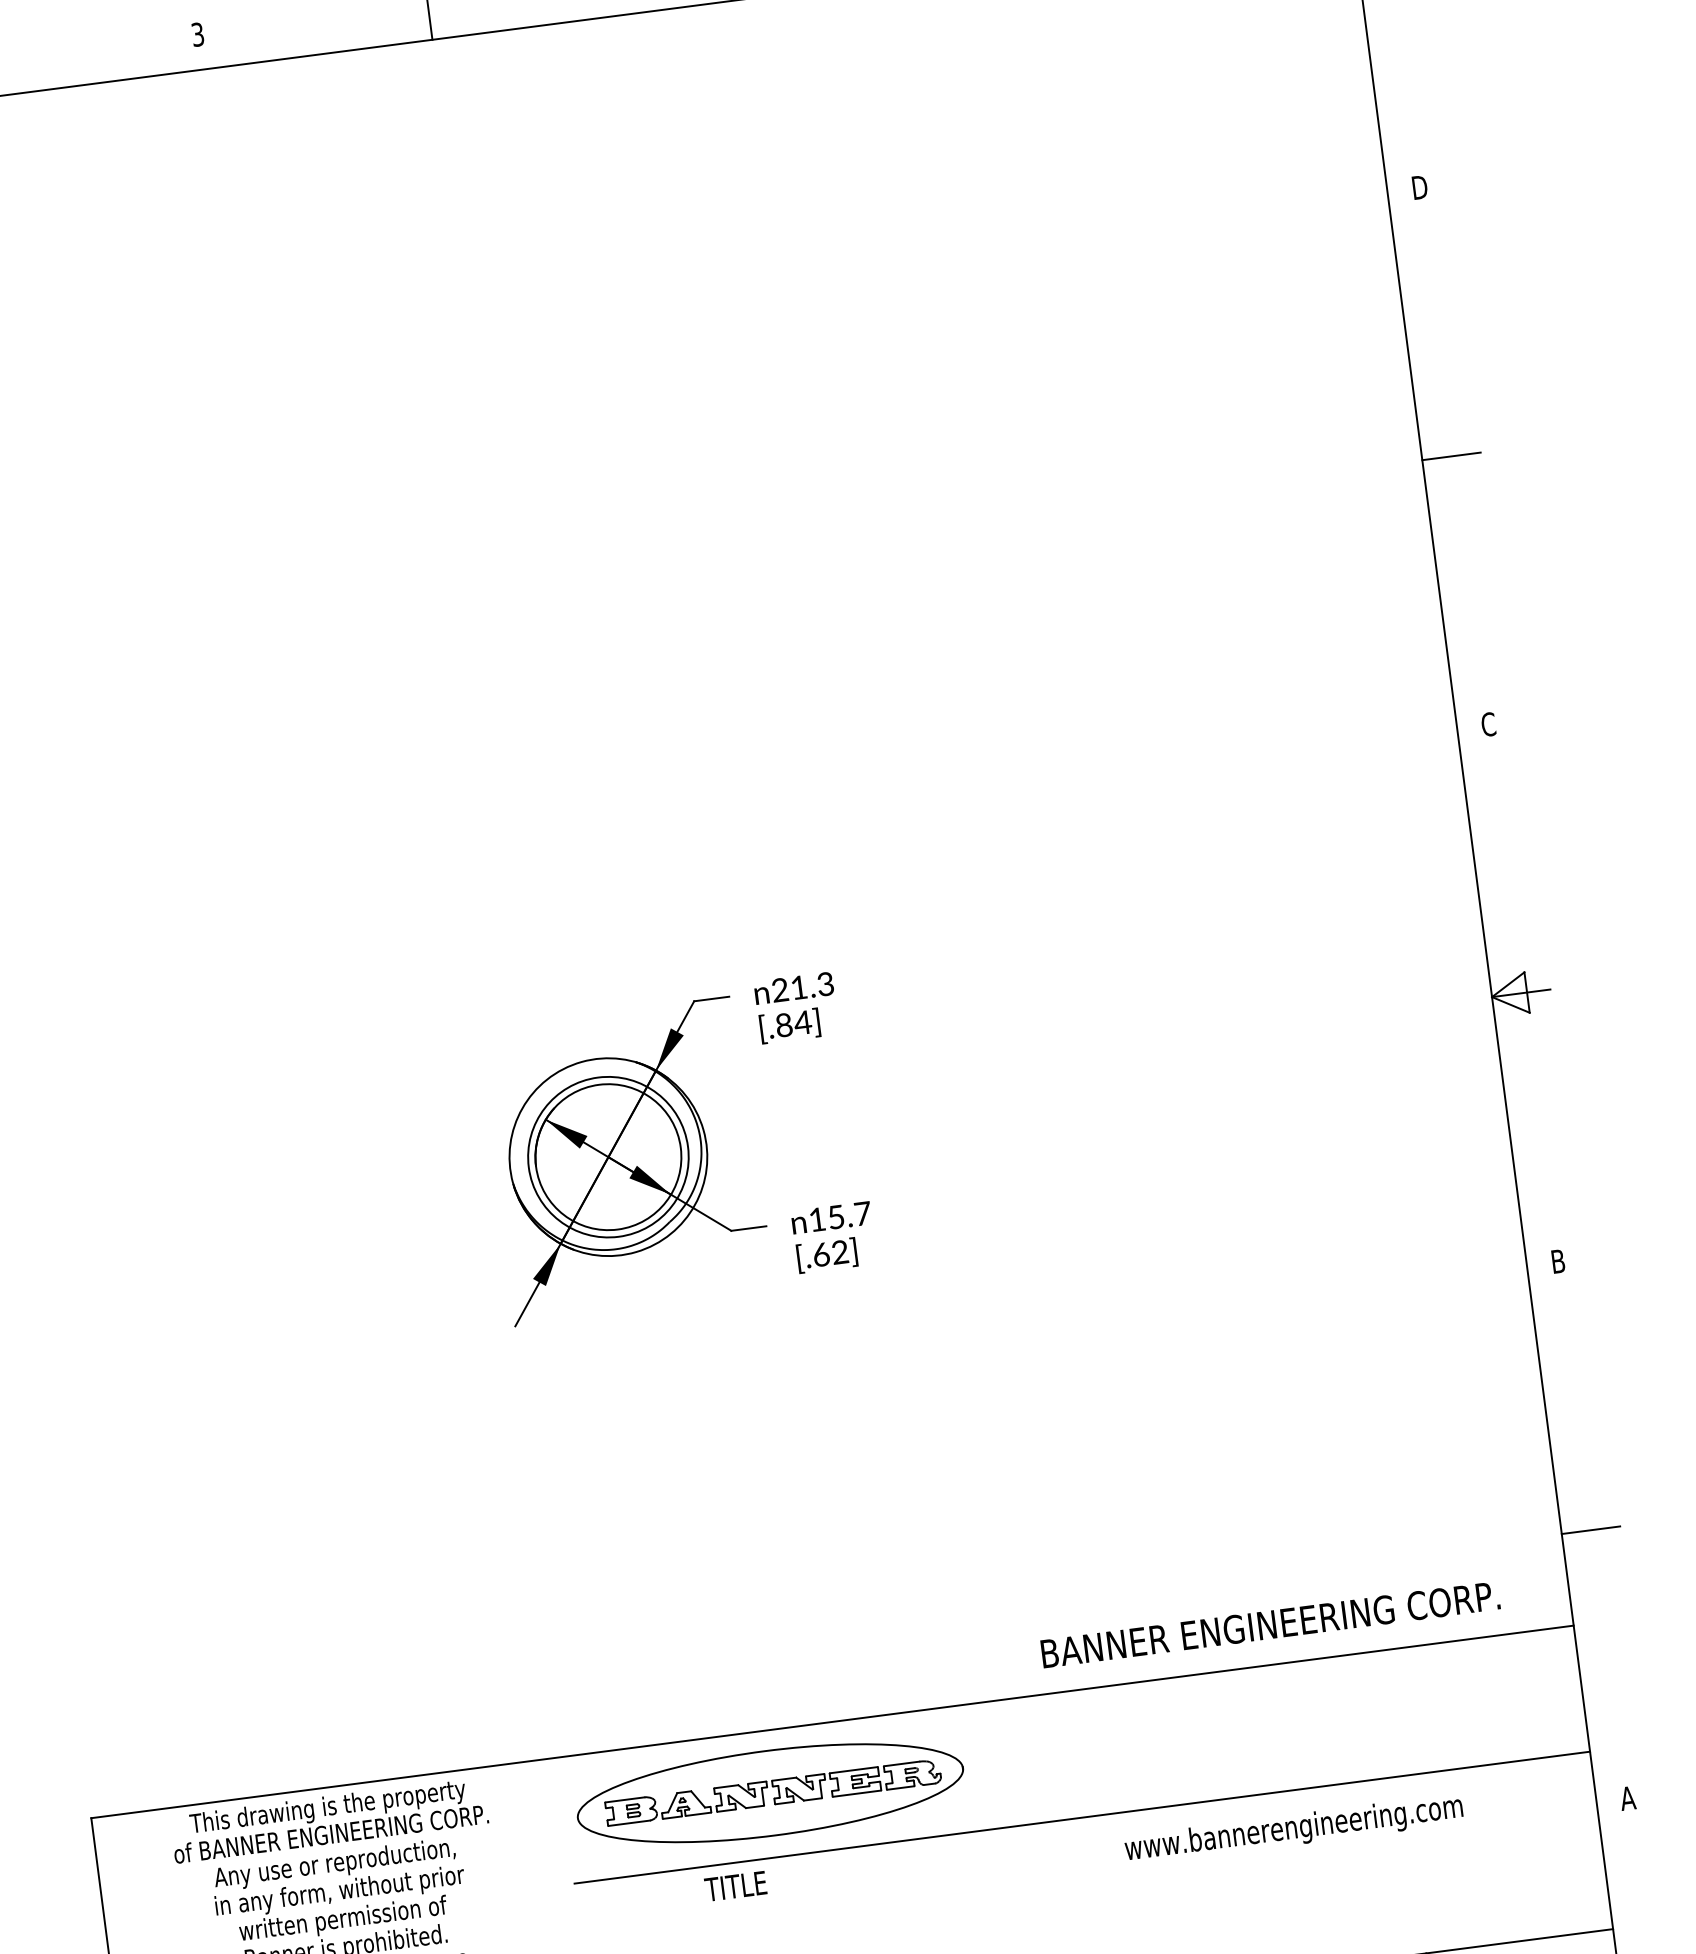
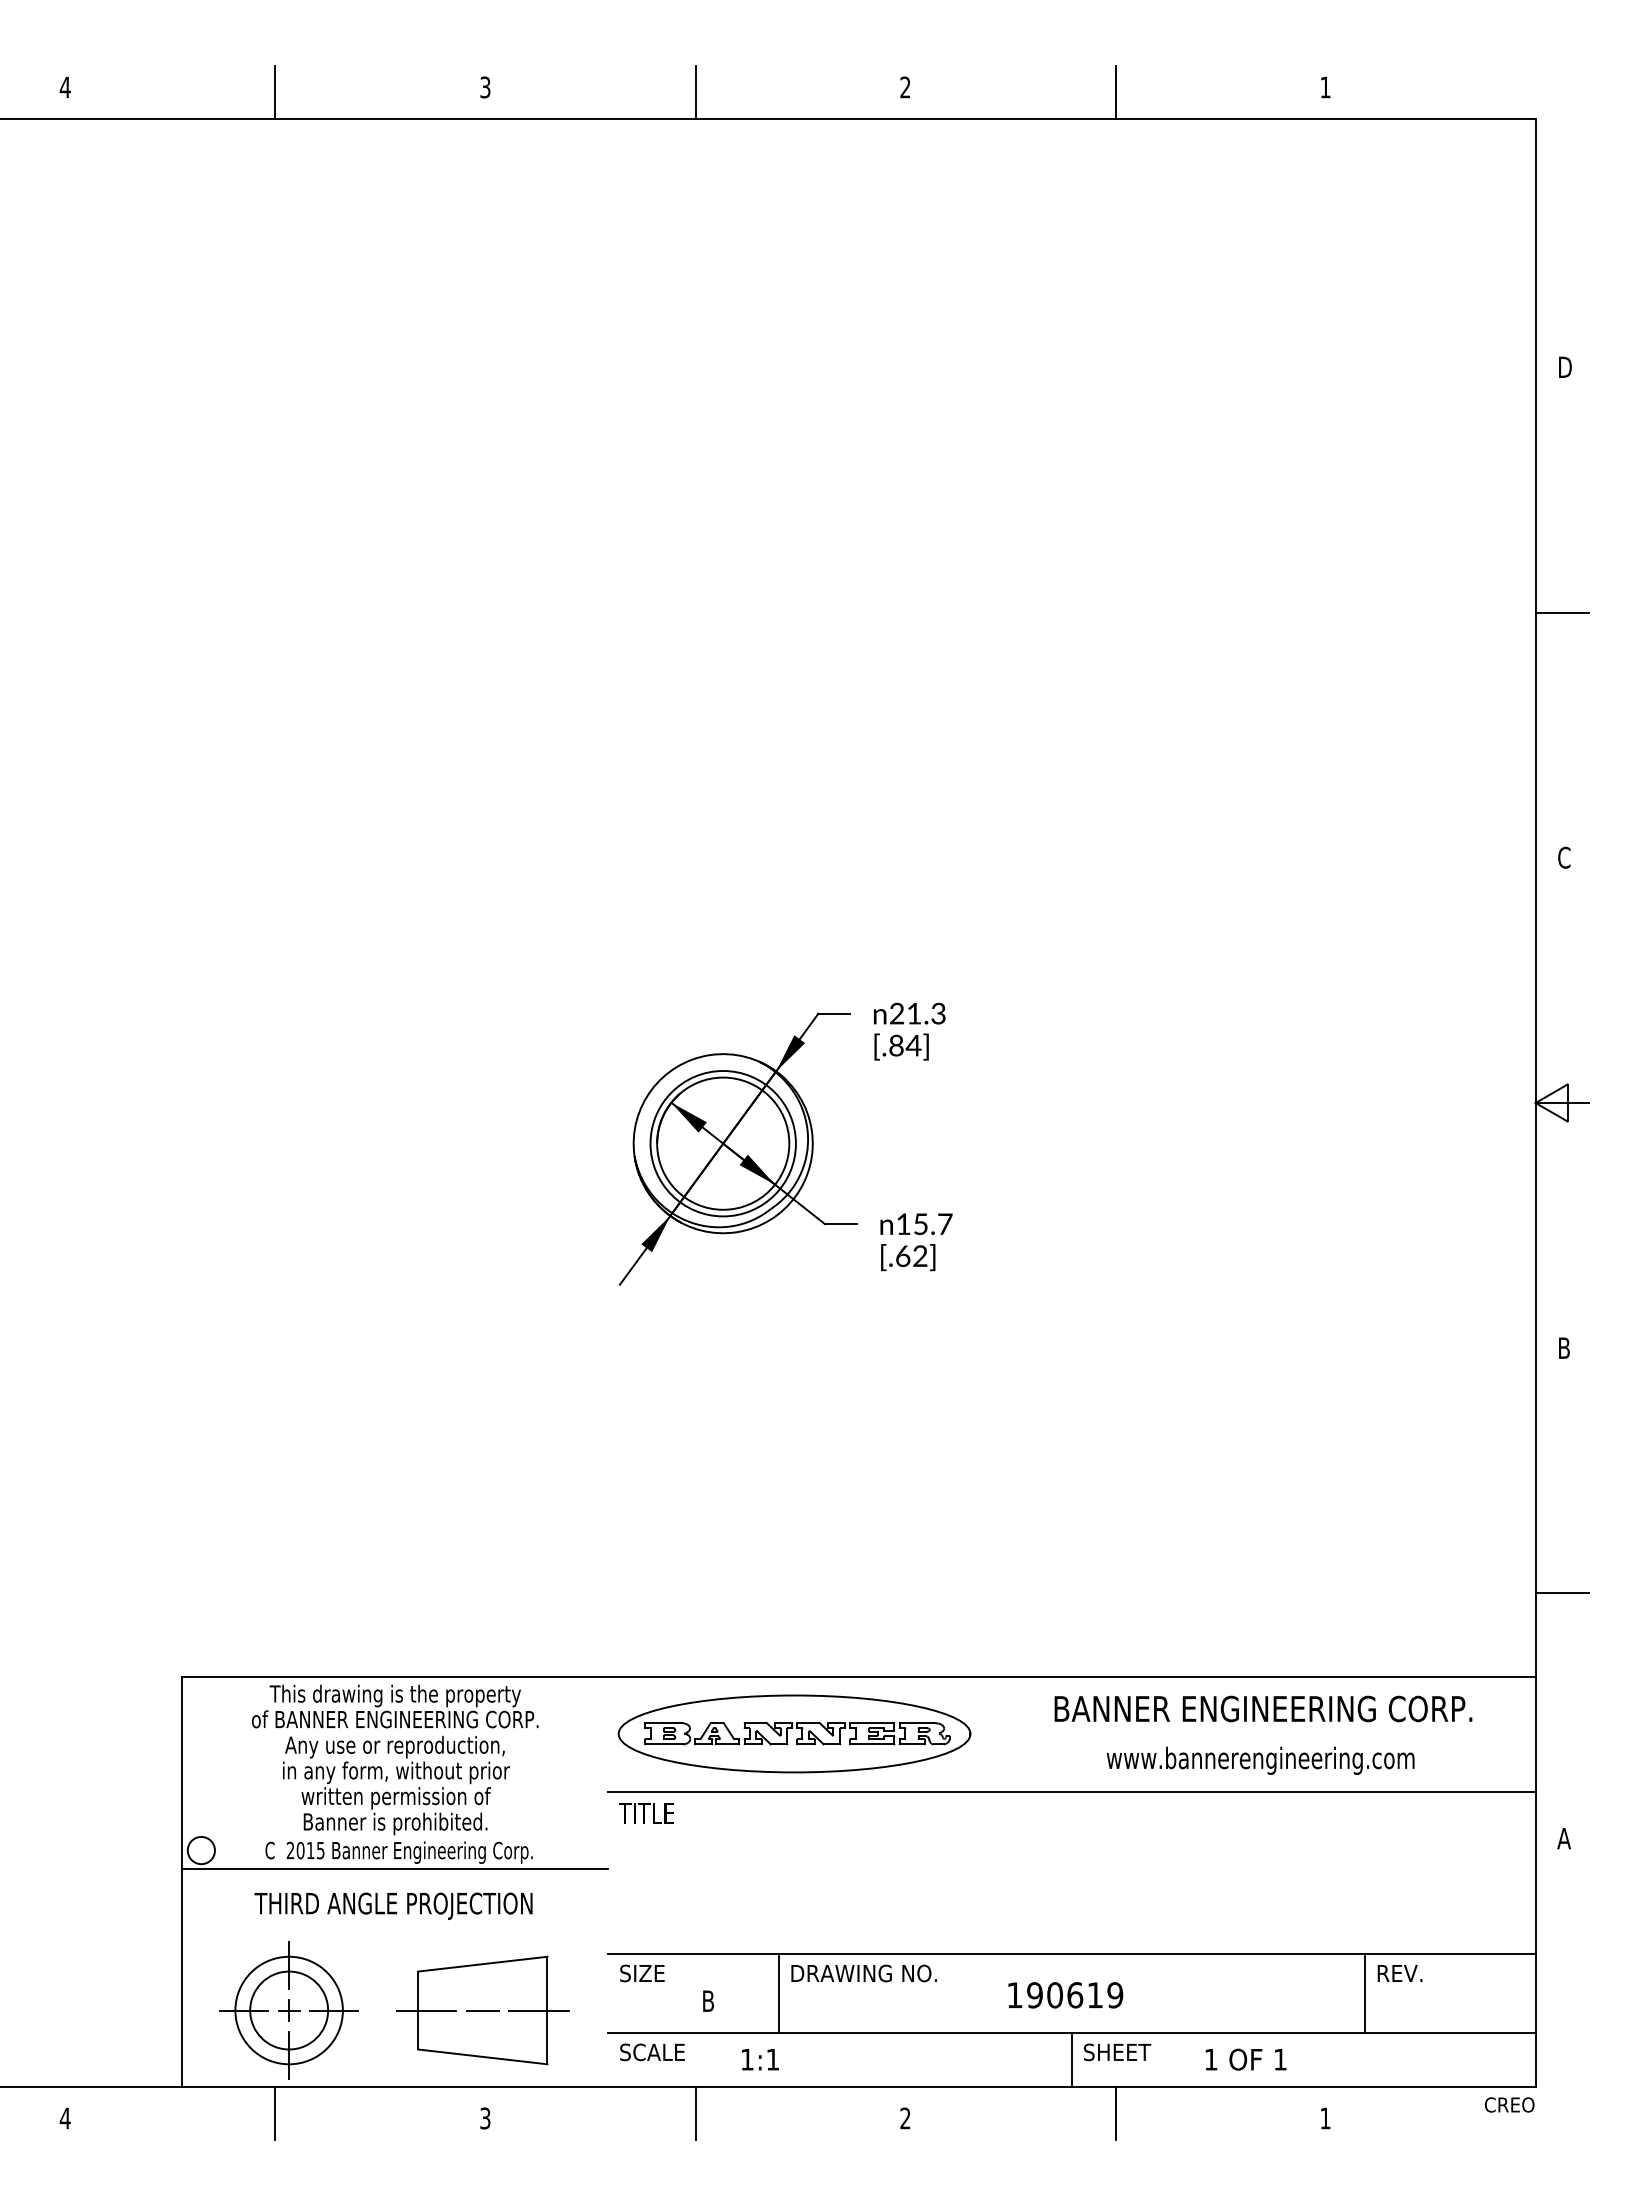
text: (1270, 1624) -> (1263, 1708), moved
text: (1293, 1829) -> (1260, 1760), moved
text: (735, 1886) -> (646, 1813), moved

